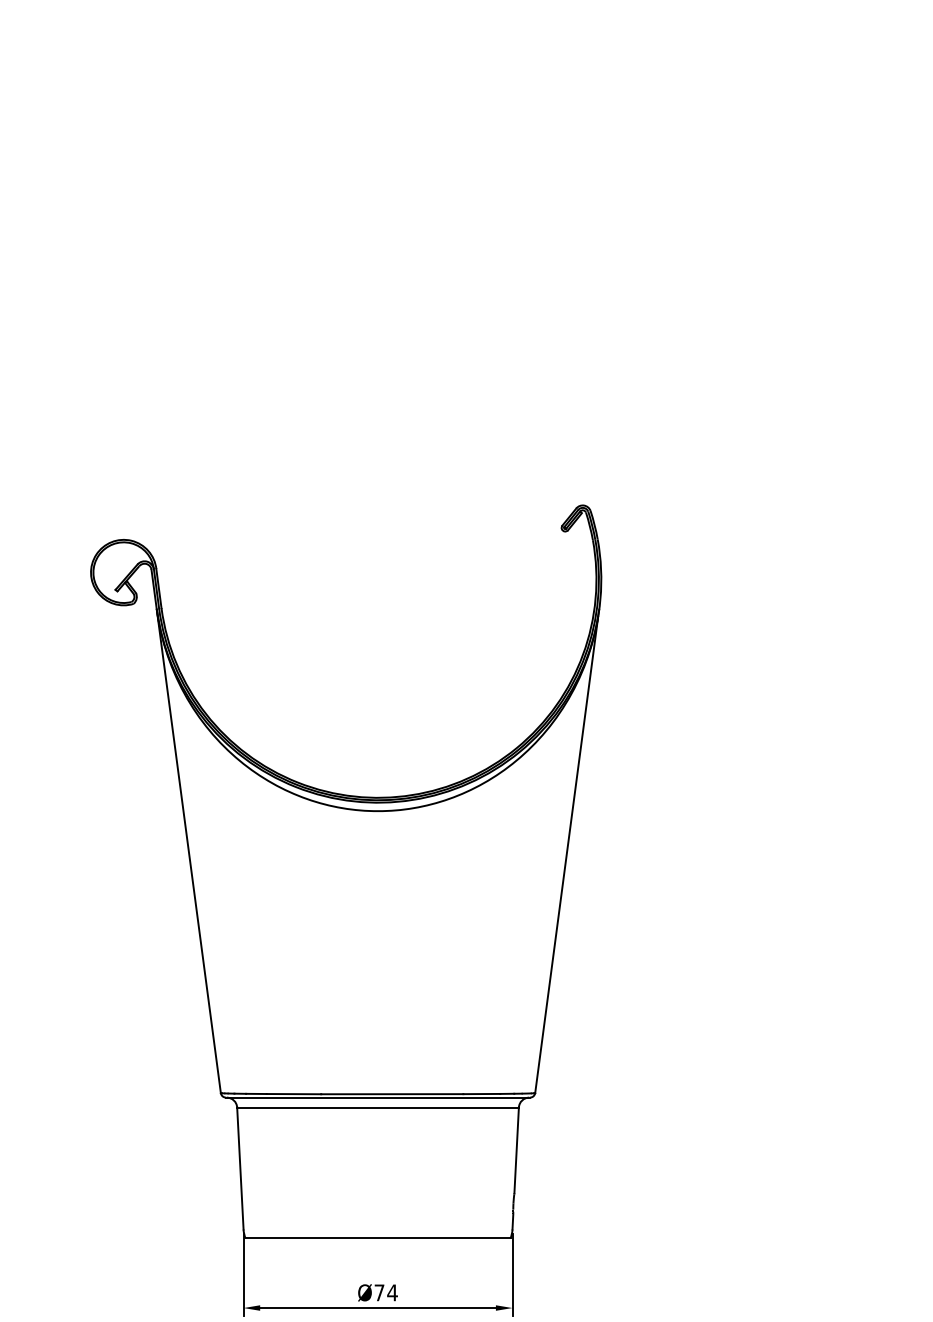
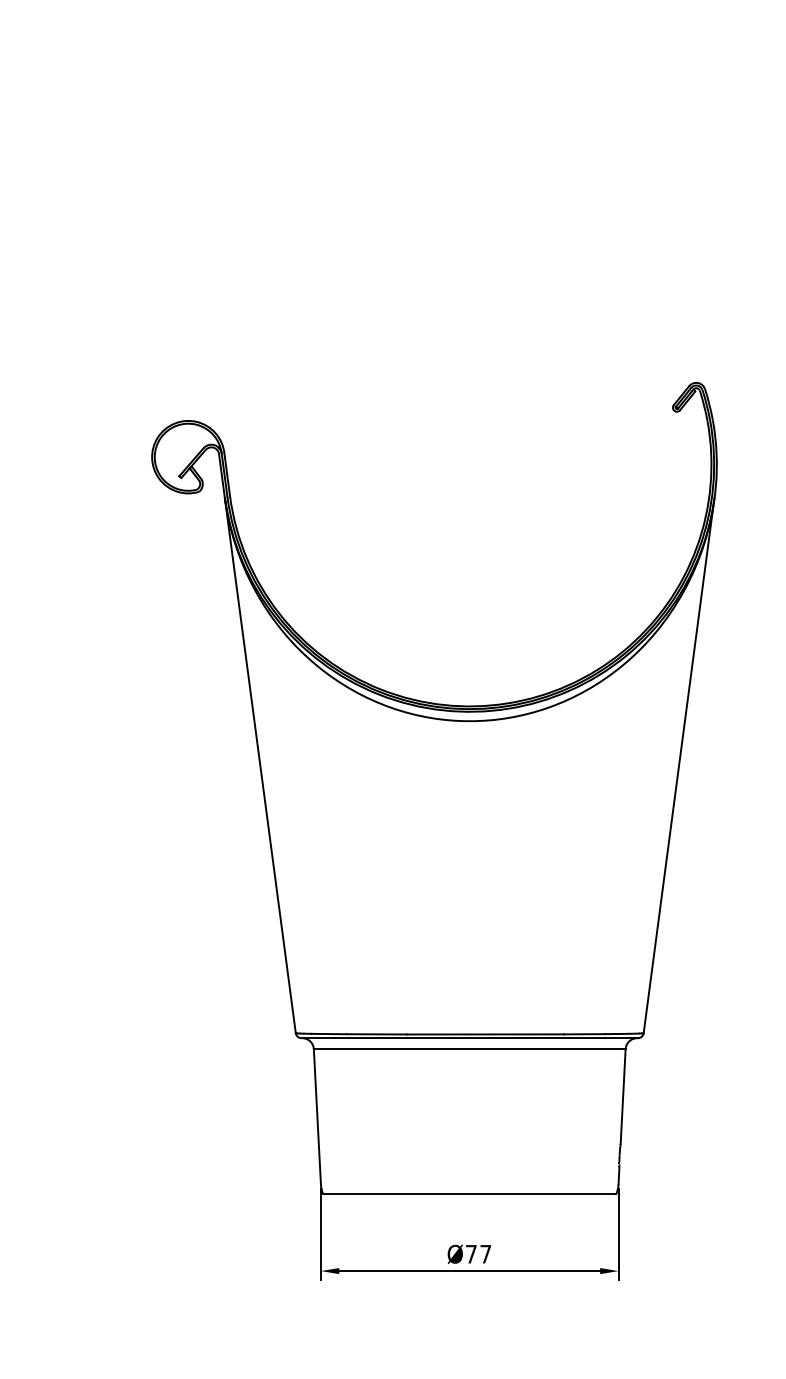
text: (392, 1292) -> (485, 1253), Ø74 -> Ø77

